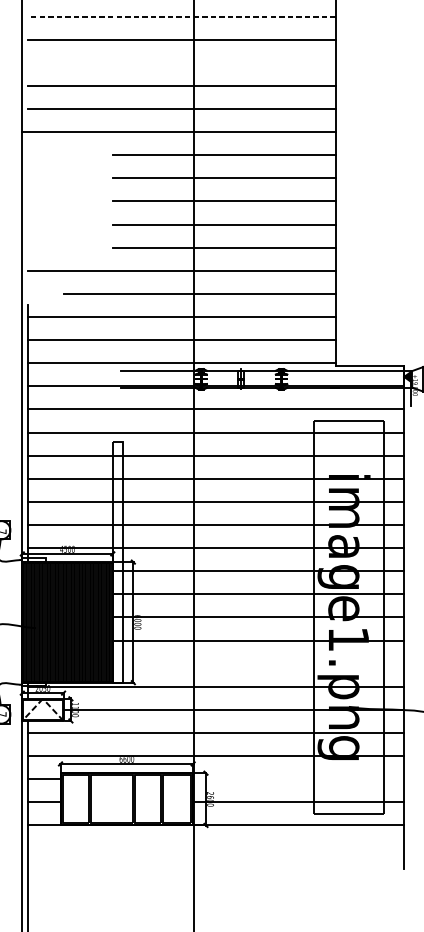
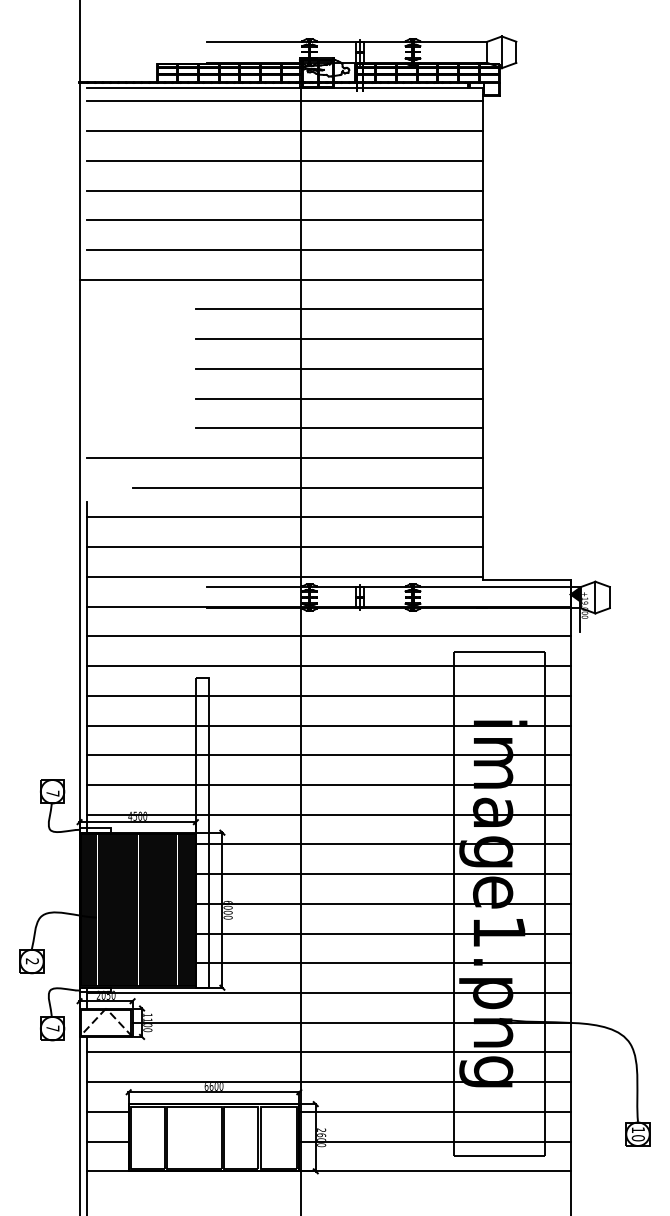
line: (182, 16) -> (285, 131), dashed -> solid
line: (181, 62) -> (284, 190), added
line: (257, 663) -> (382, 963), added
line: (298, 778) -> (434, 1111), added

